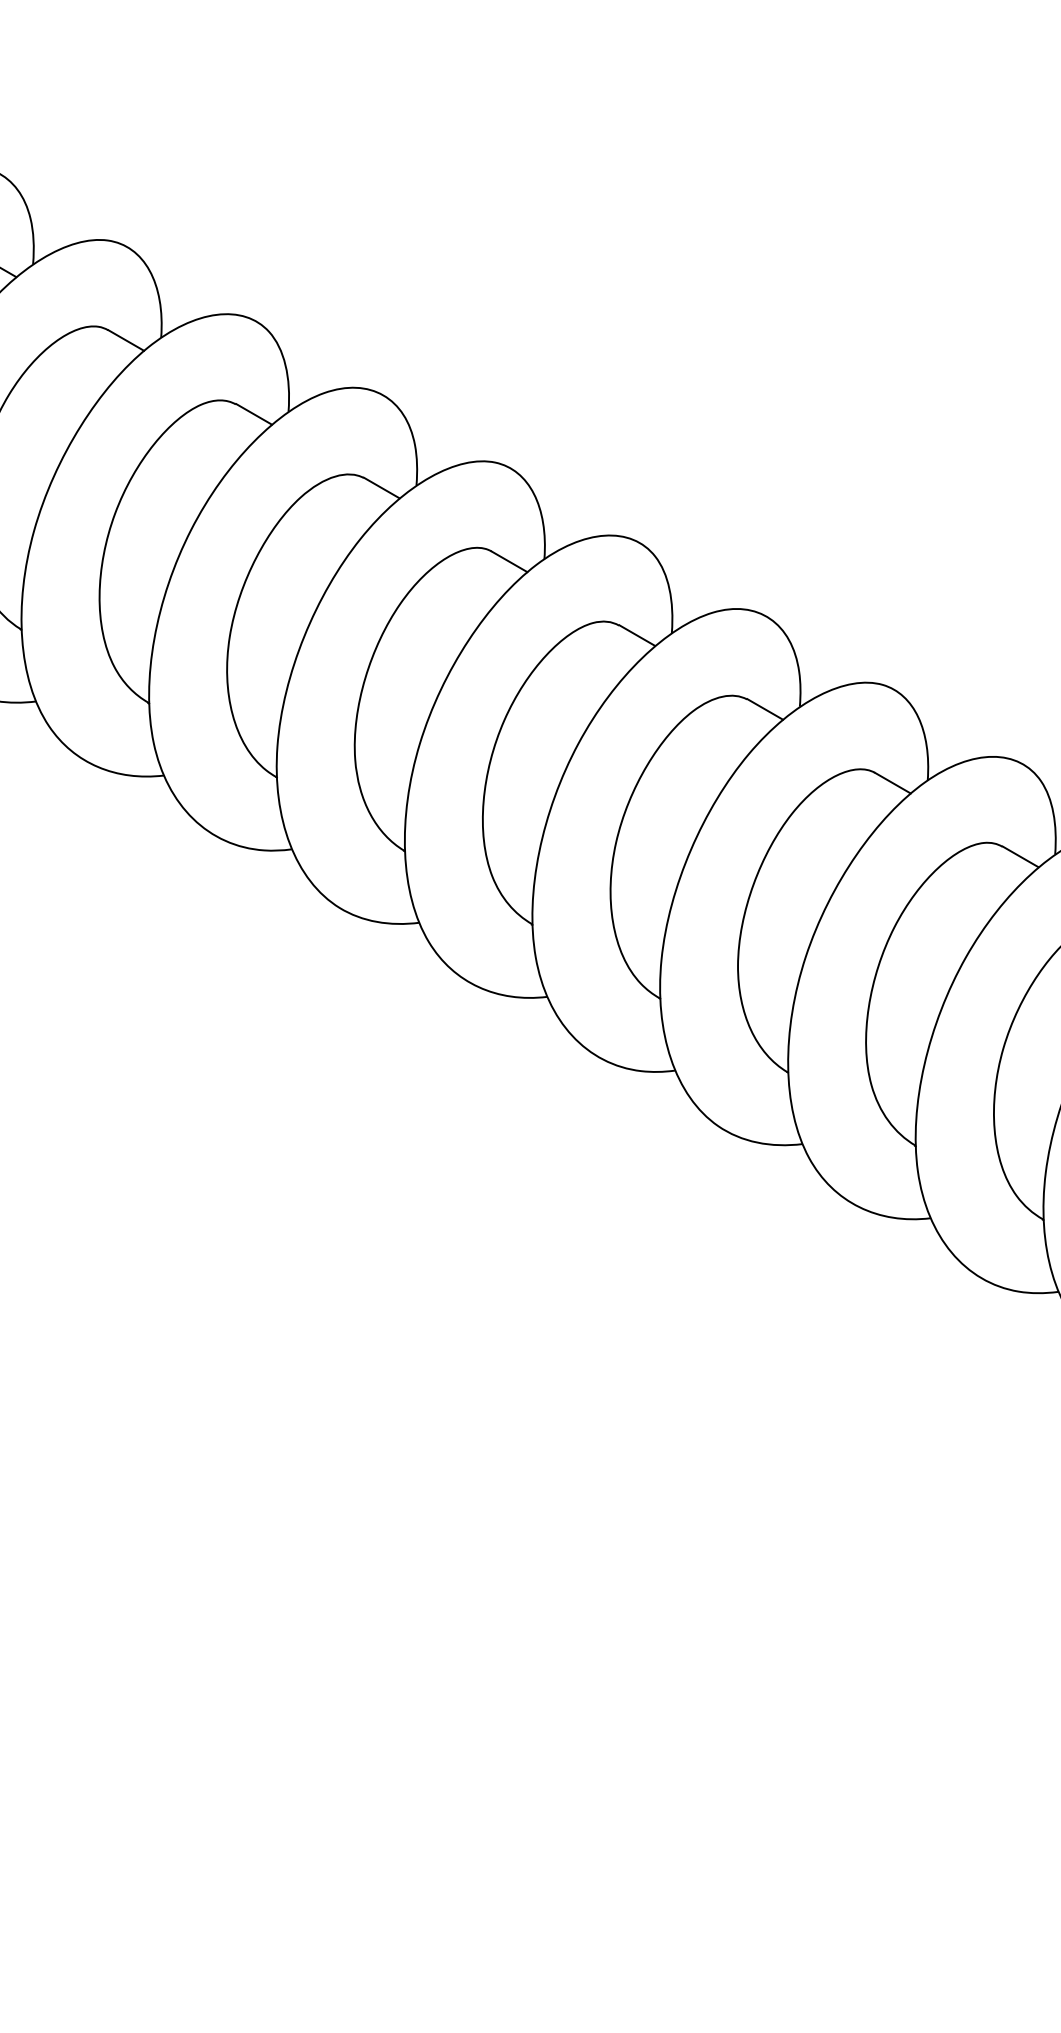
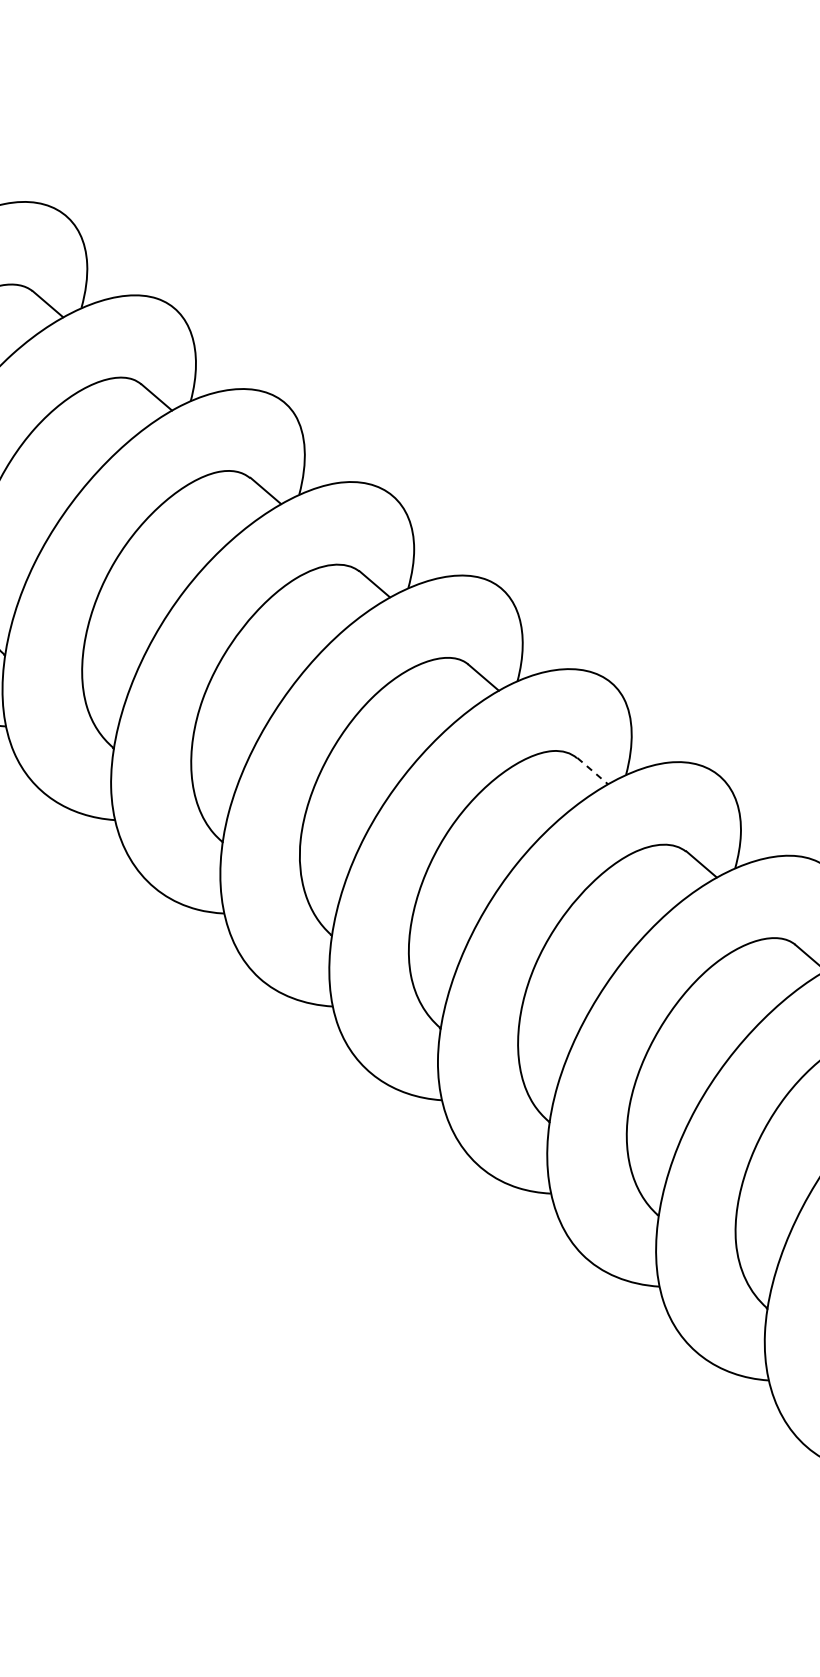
line: (637, 635) -> (592, 770), solid -> dashed

